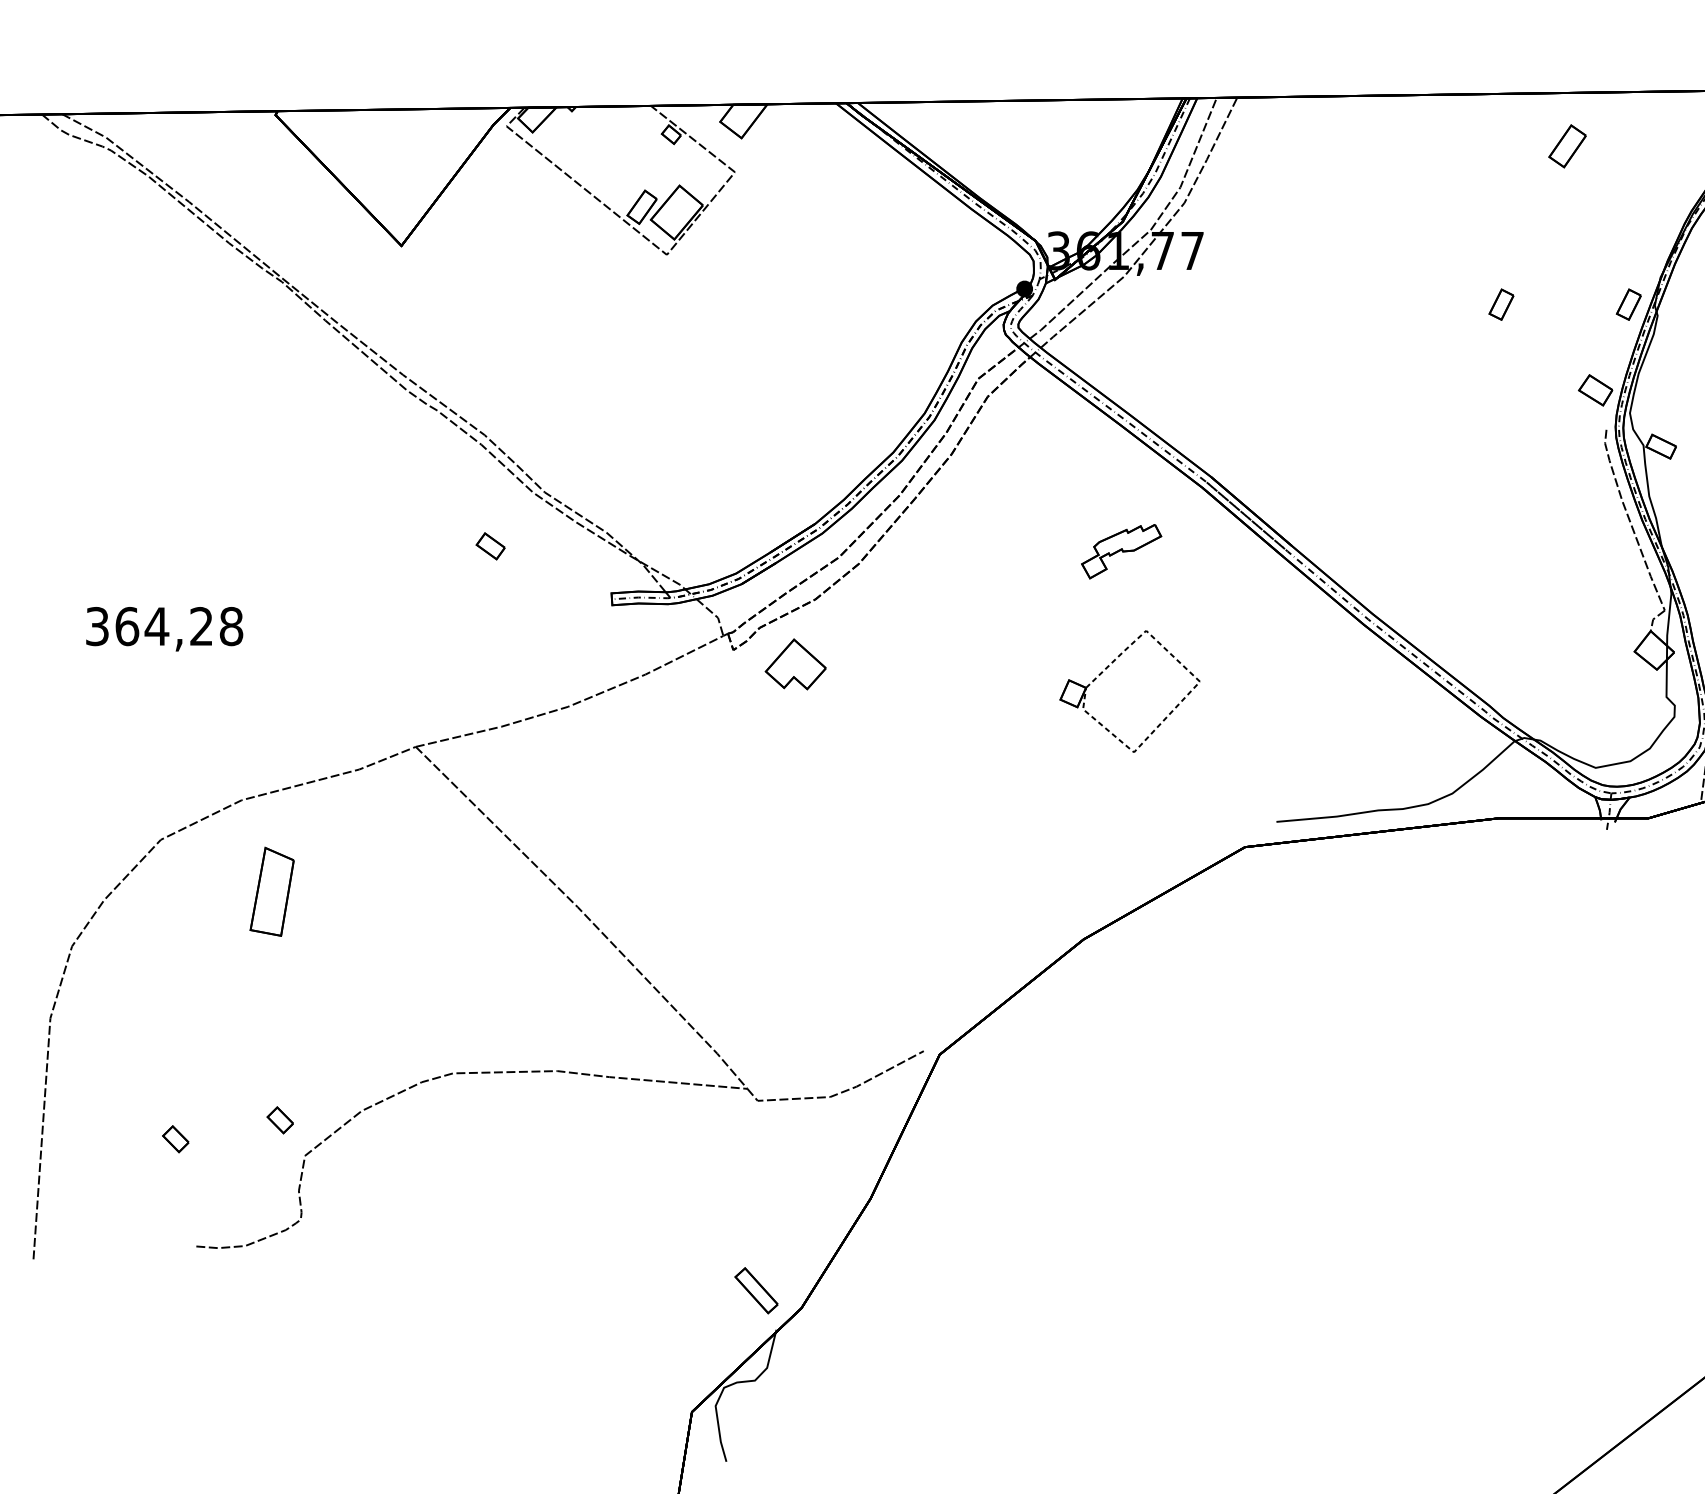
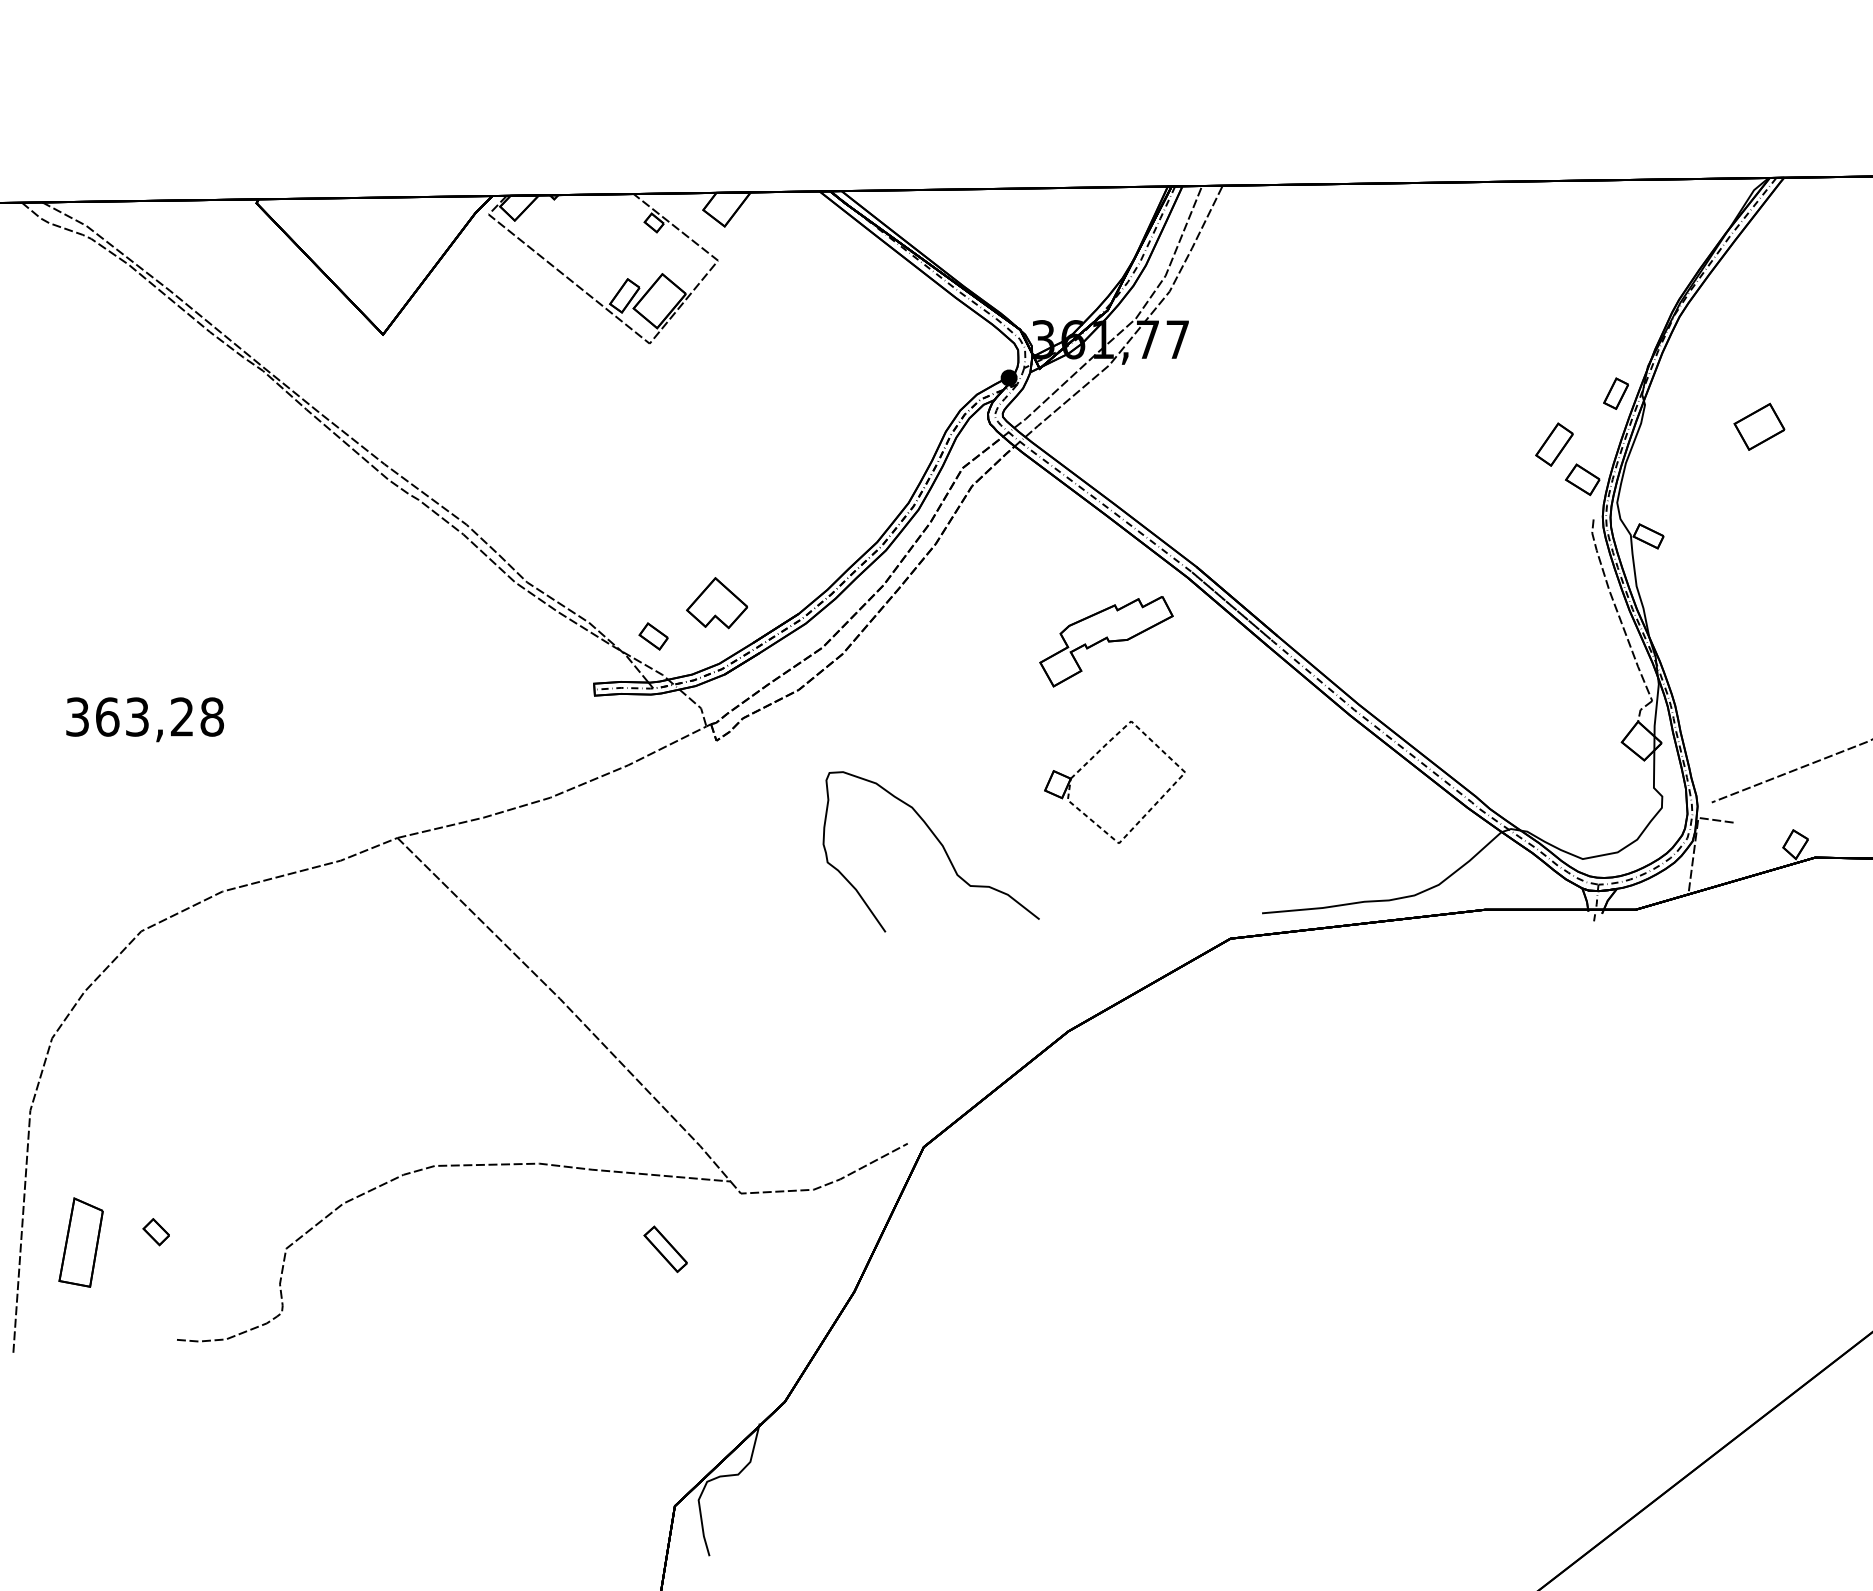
part: (1567, 146) -> (1554, 444), moved
part: (1500, 304) -> (1487, 393), removed
part: (490, 546) -> (653, 636), moved
part: (1121, 551) -> (1106, 641), size x1.67
text: (156, 625) -> (136, 716), 364,28 -> 363,28
part: (796, 664) -> (717, 603), moved
curve: (954, 751) -> (938, 842), added
part: (271, 891) -> (80, 1242), moved
part: (279, 1120) -> (260, 1213), removed
part: (756, 1289) -> (665, 1248), moved

